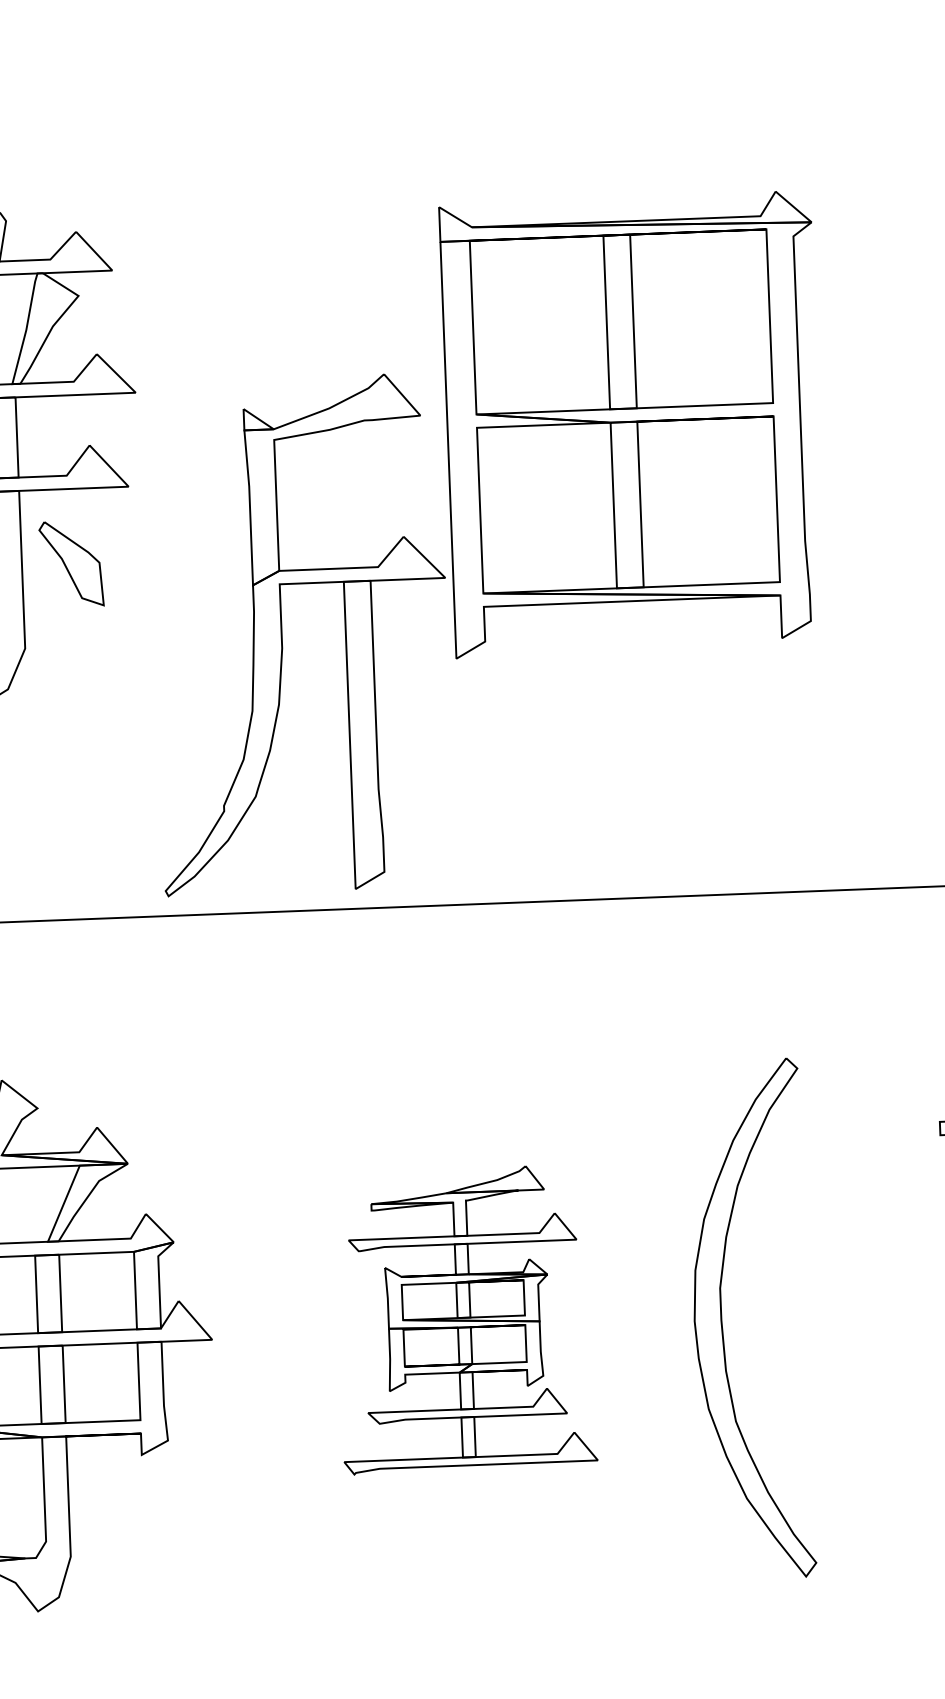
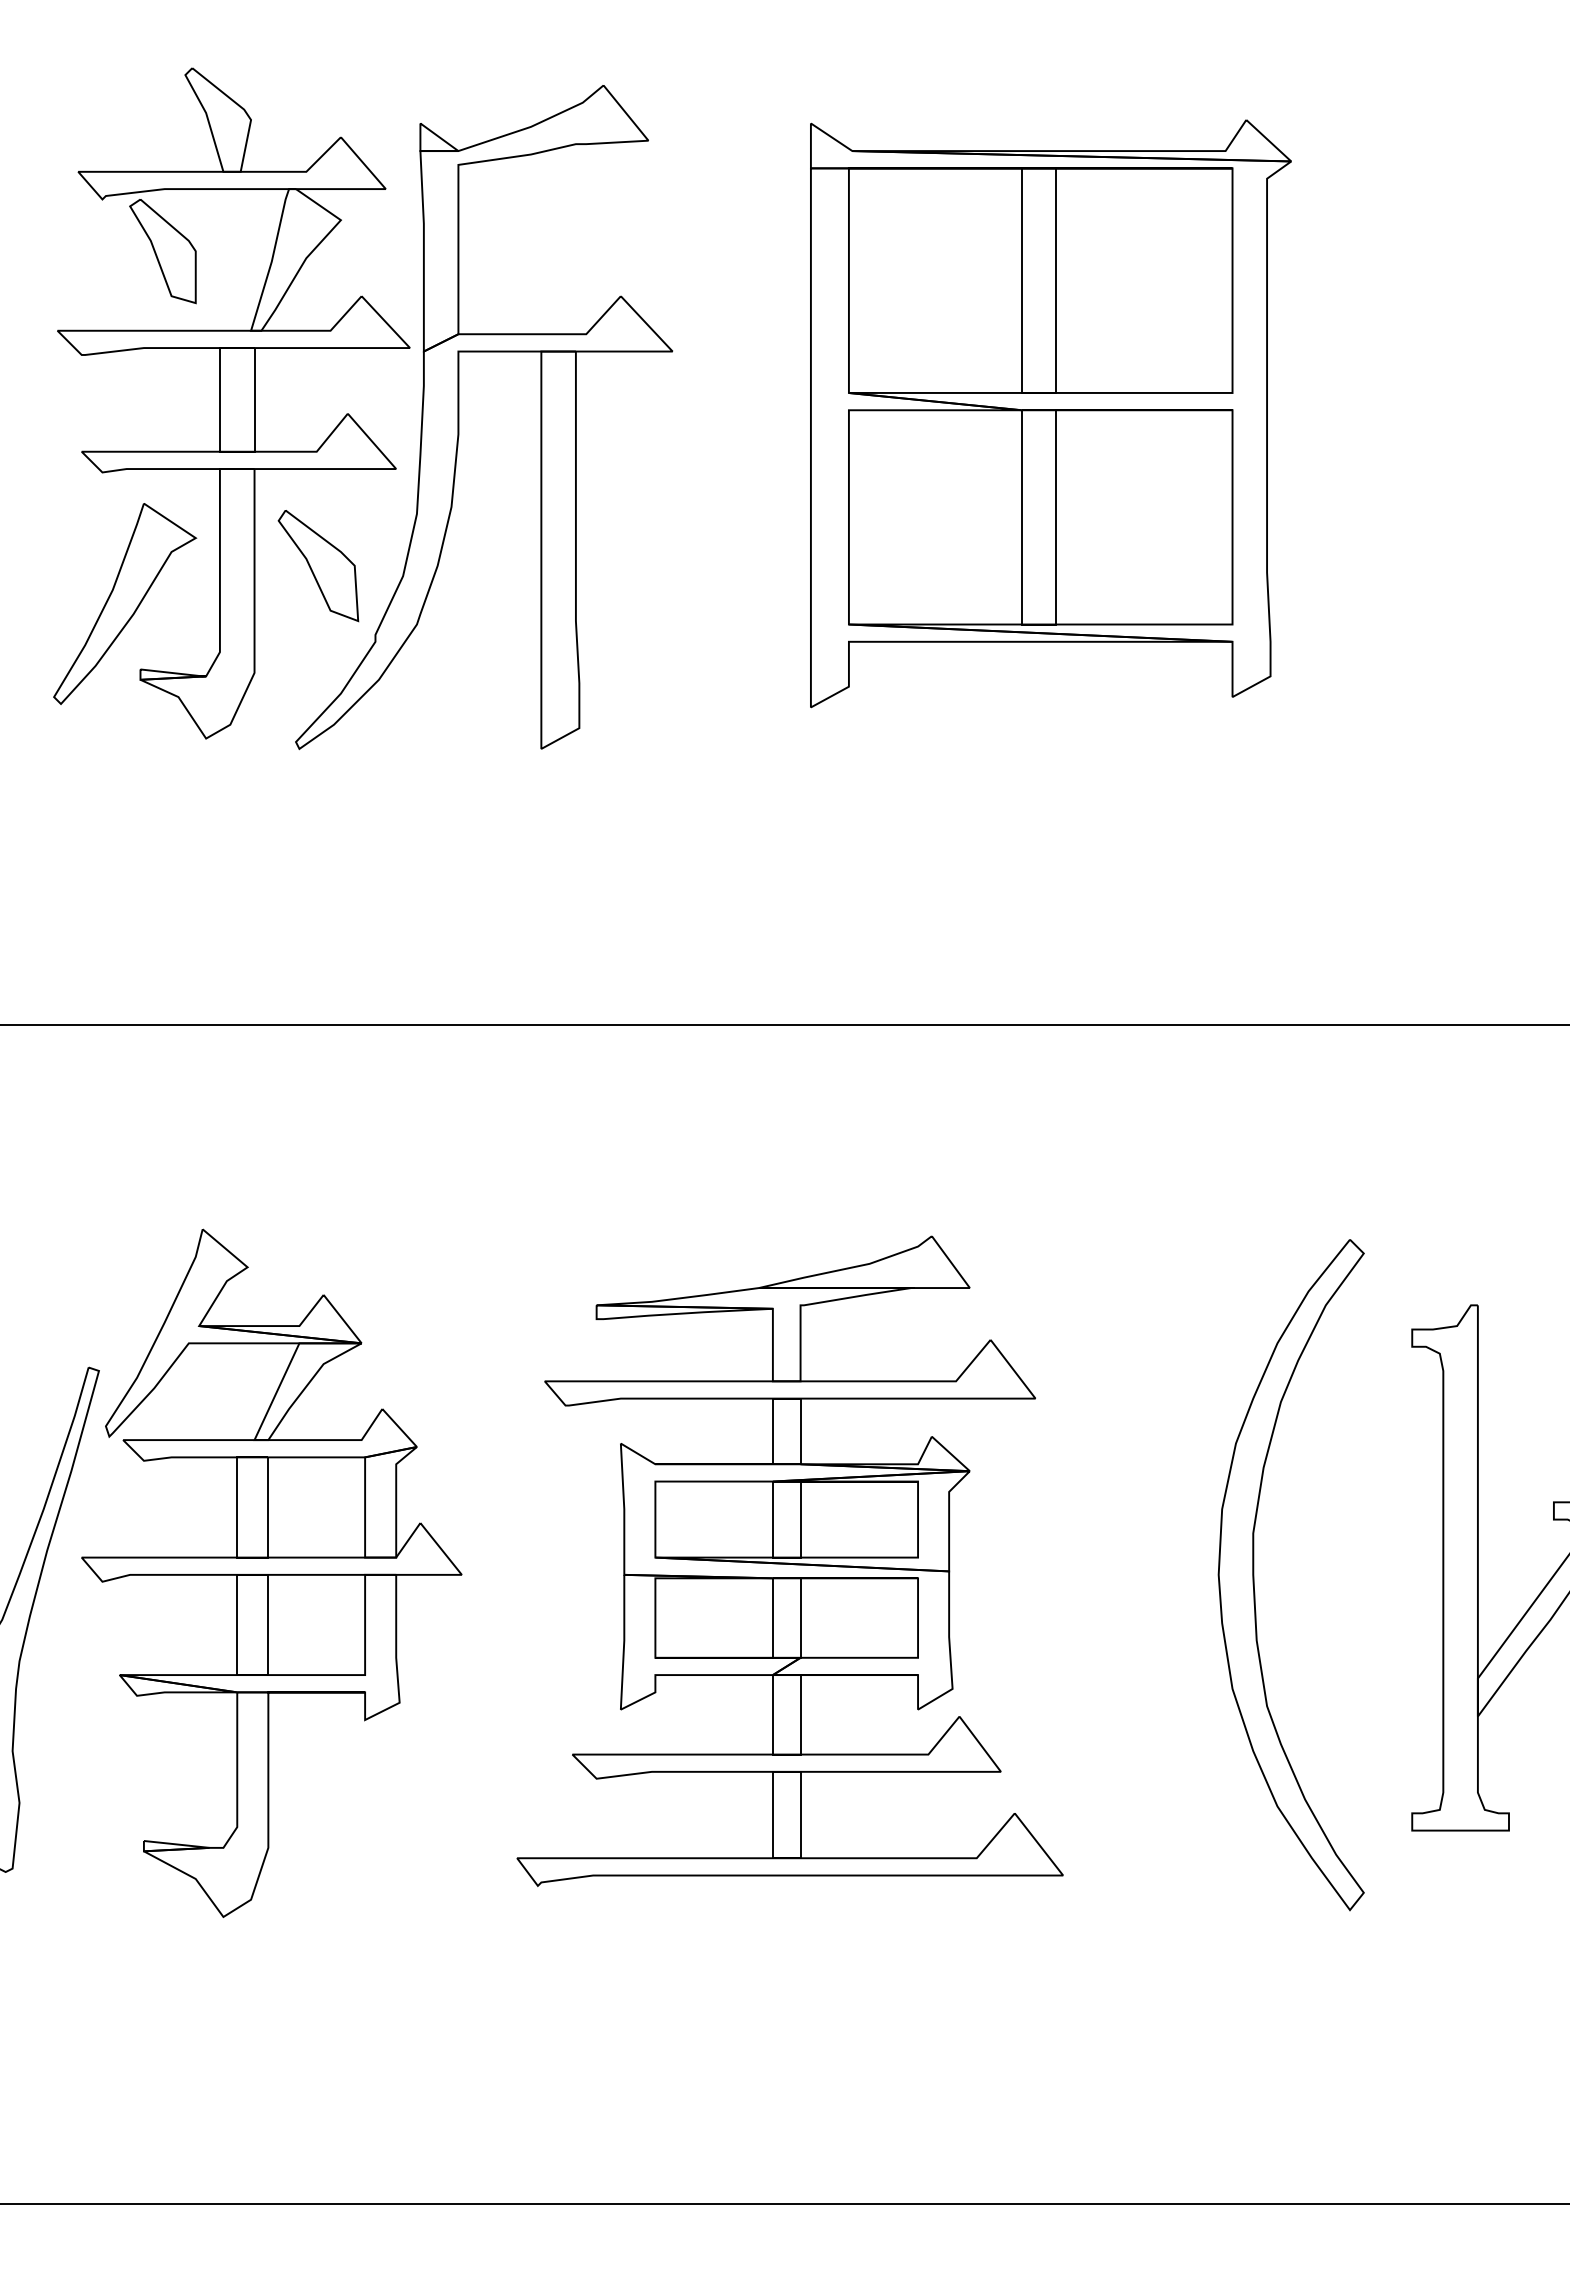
part: (282, 635) -> (459, 417), moved
part: (465, 1318) -> (789, 1560), size x1.67
part: (722, 1320) -> (1254, 1575), moved

